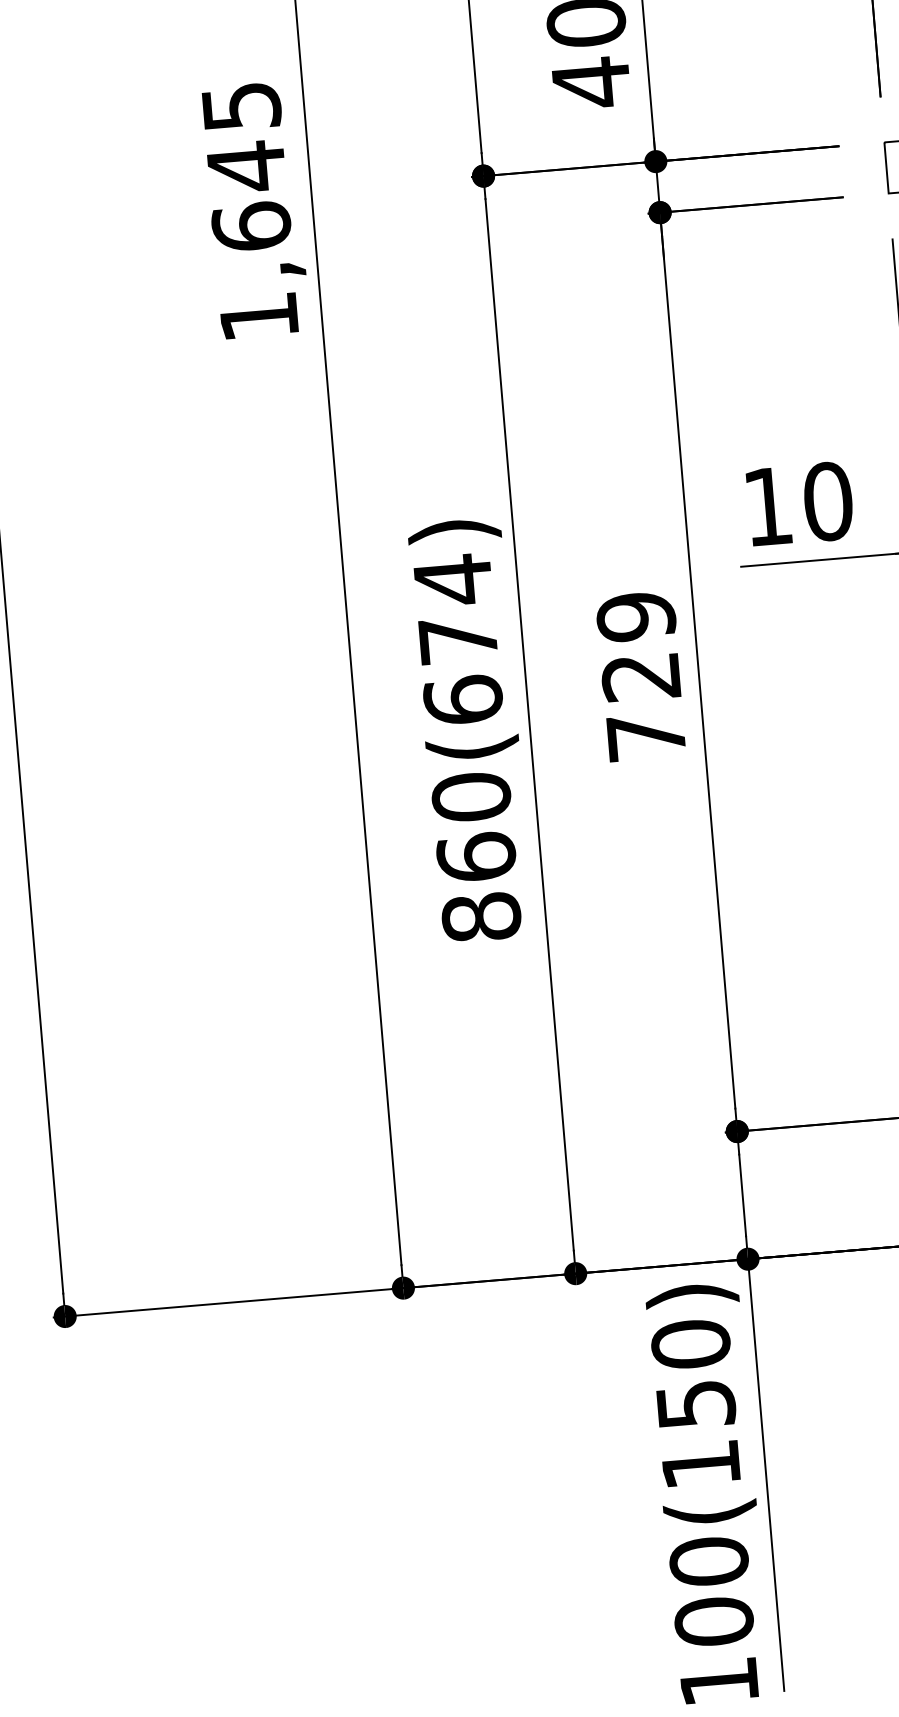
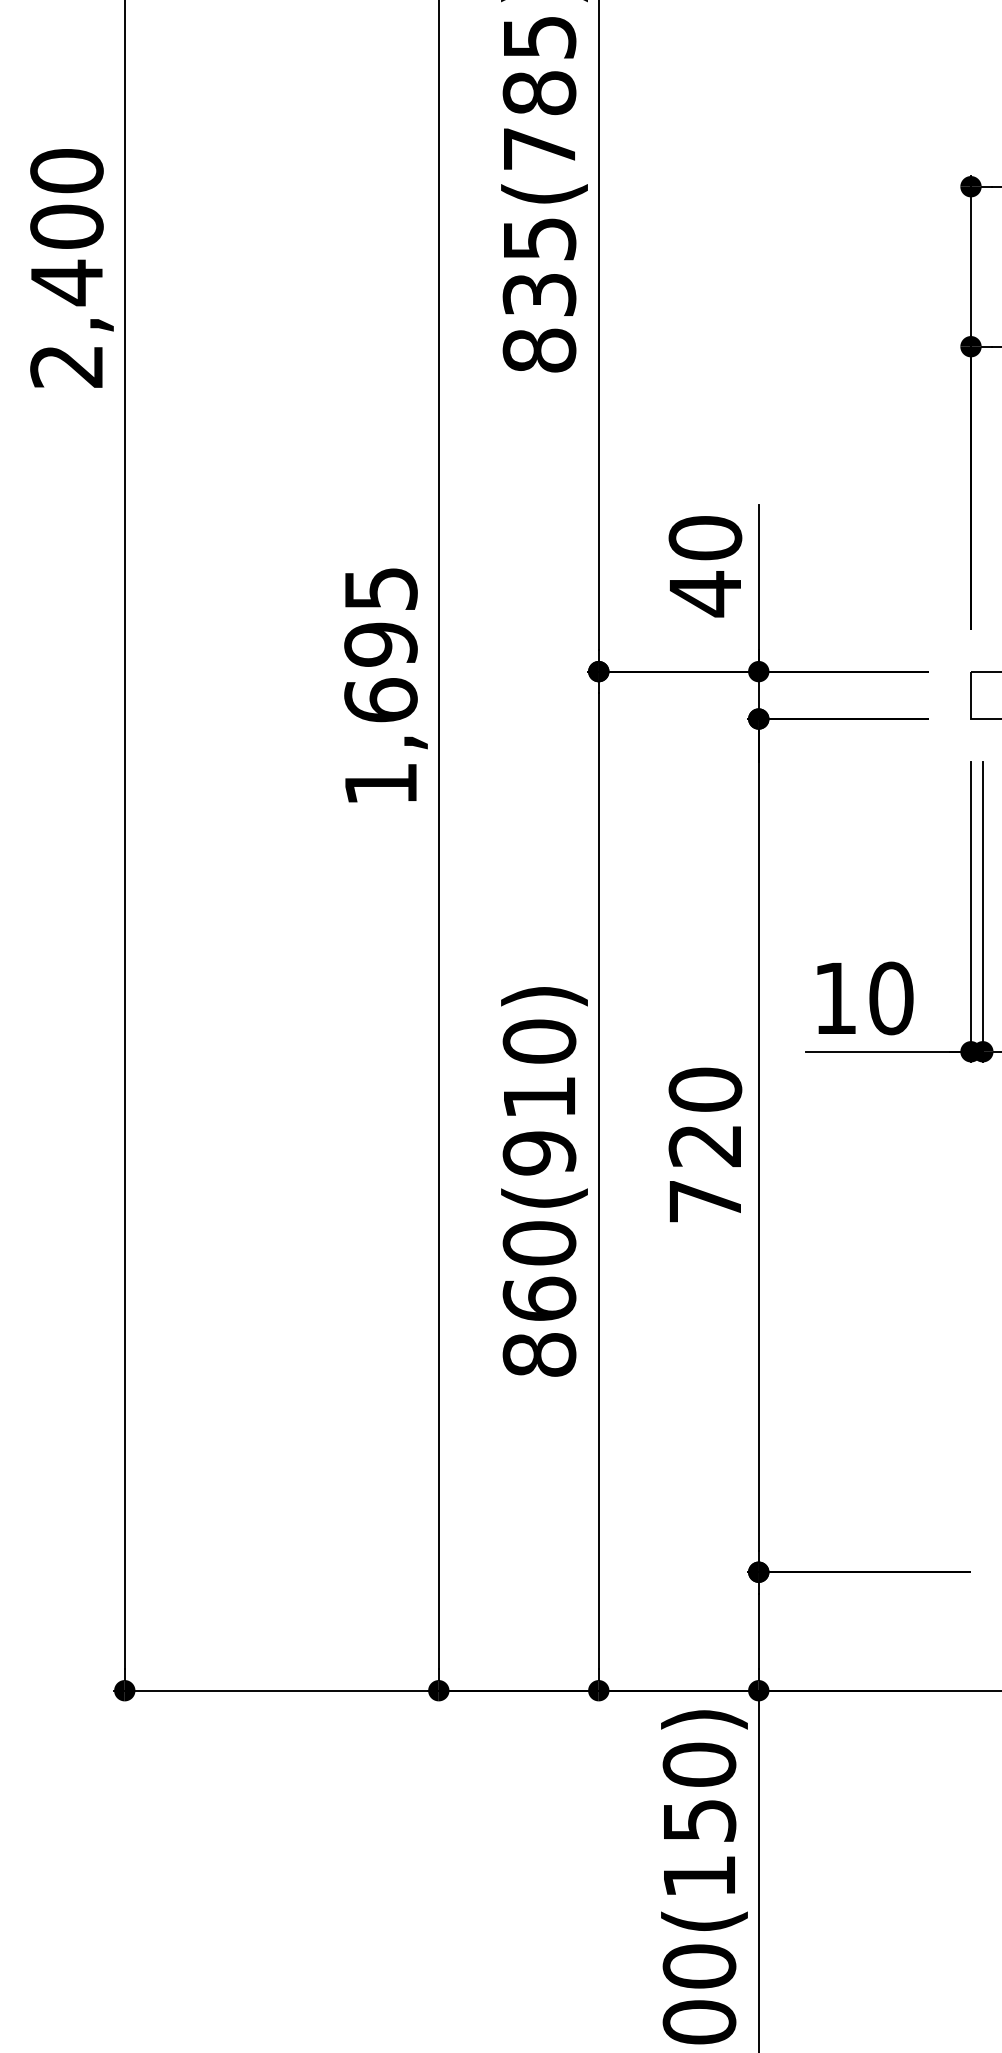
text: (246, 166) -> (380, 644), 1,645 -> 1,695
text: (636, 616) -> (705, 1089), 729 -> 720
text: (458, 639) -> (539, 1096), 860(674) -> 860(910)

